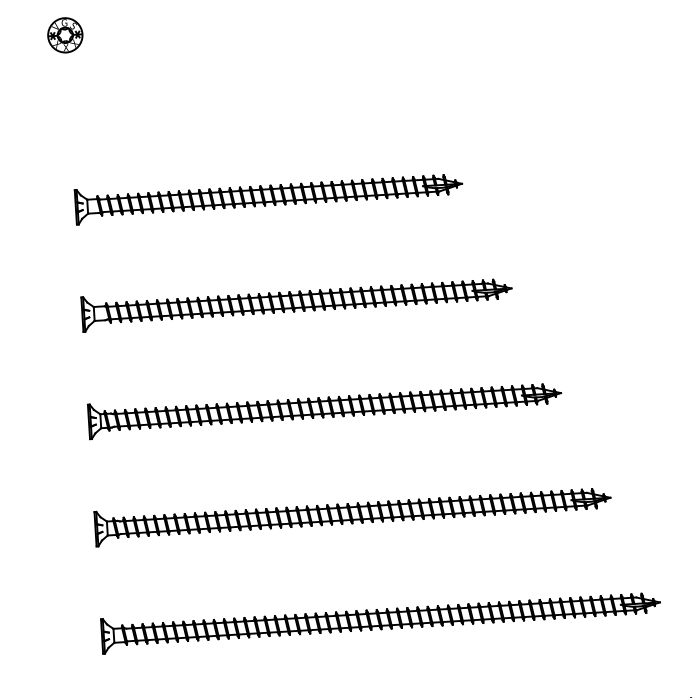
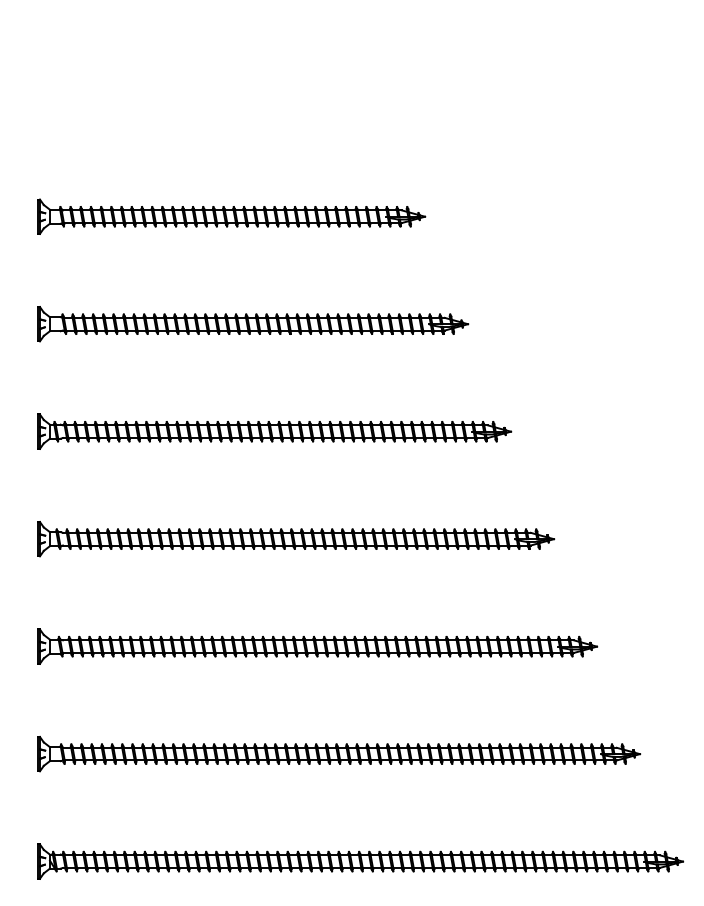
part: (65, 35) -> (38, 44), removed

